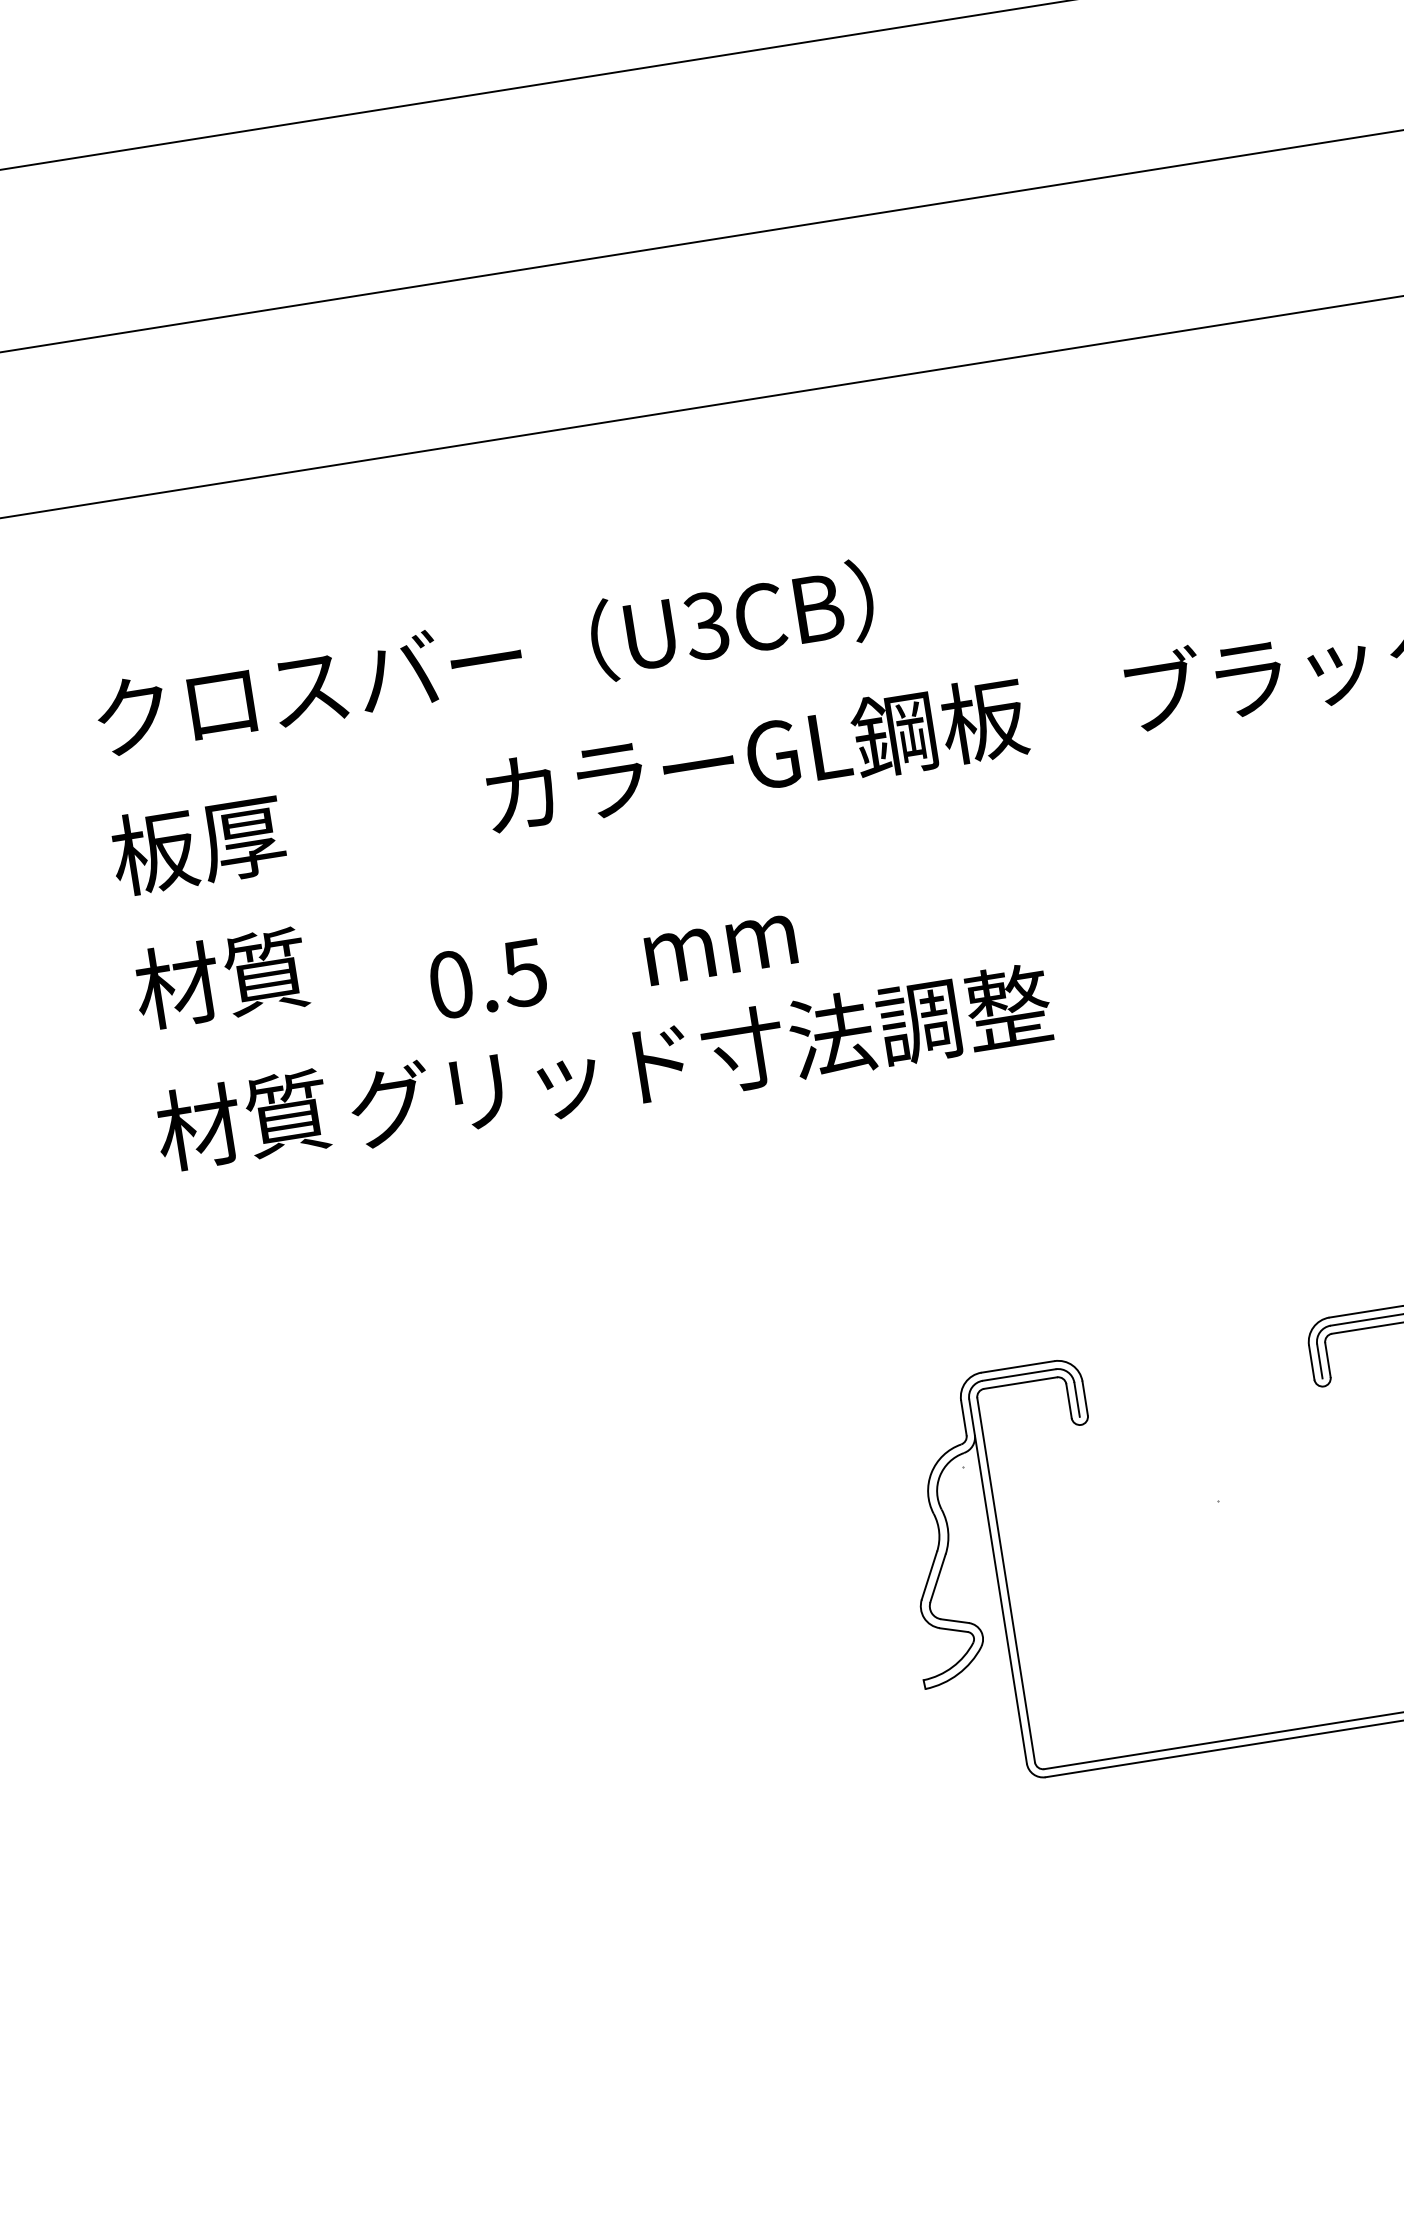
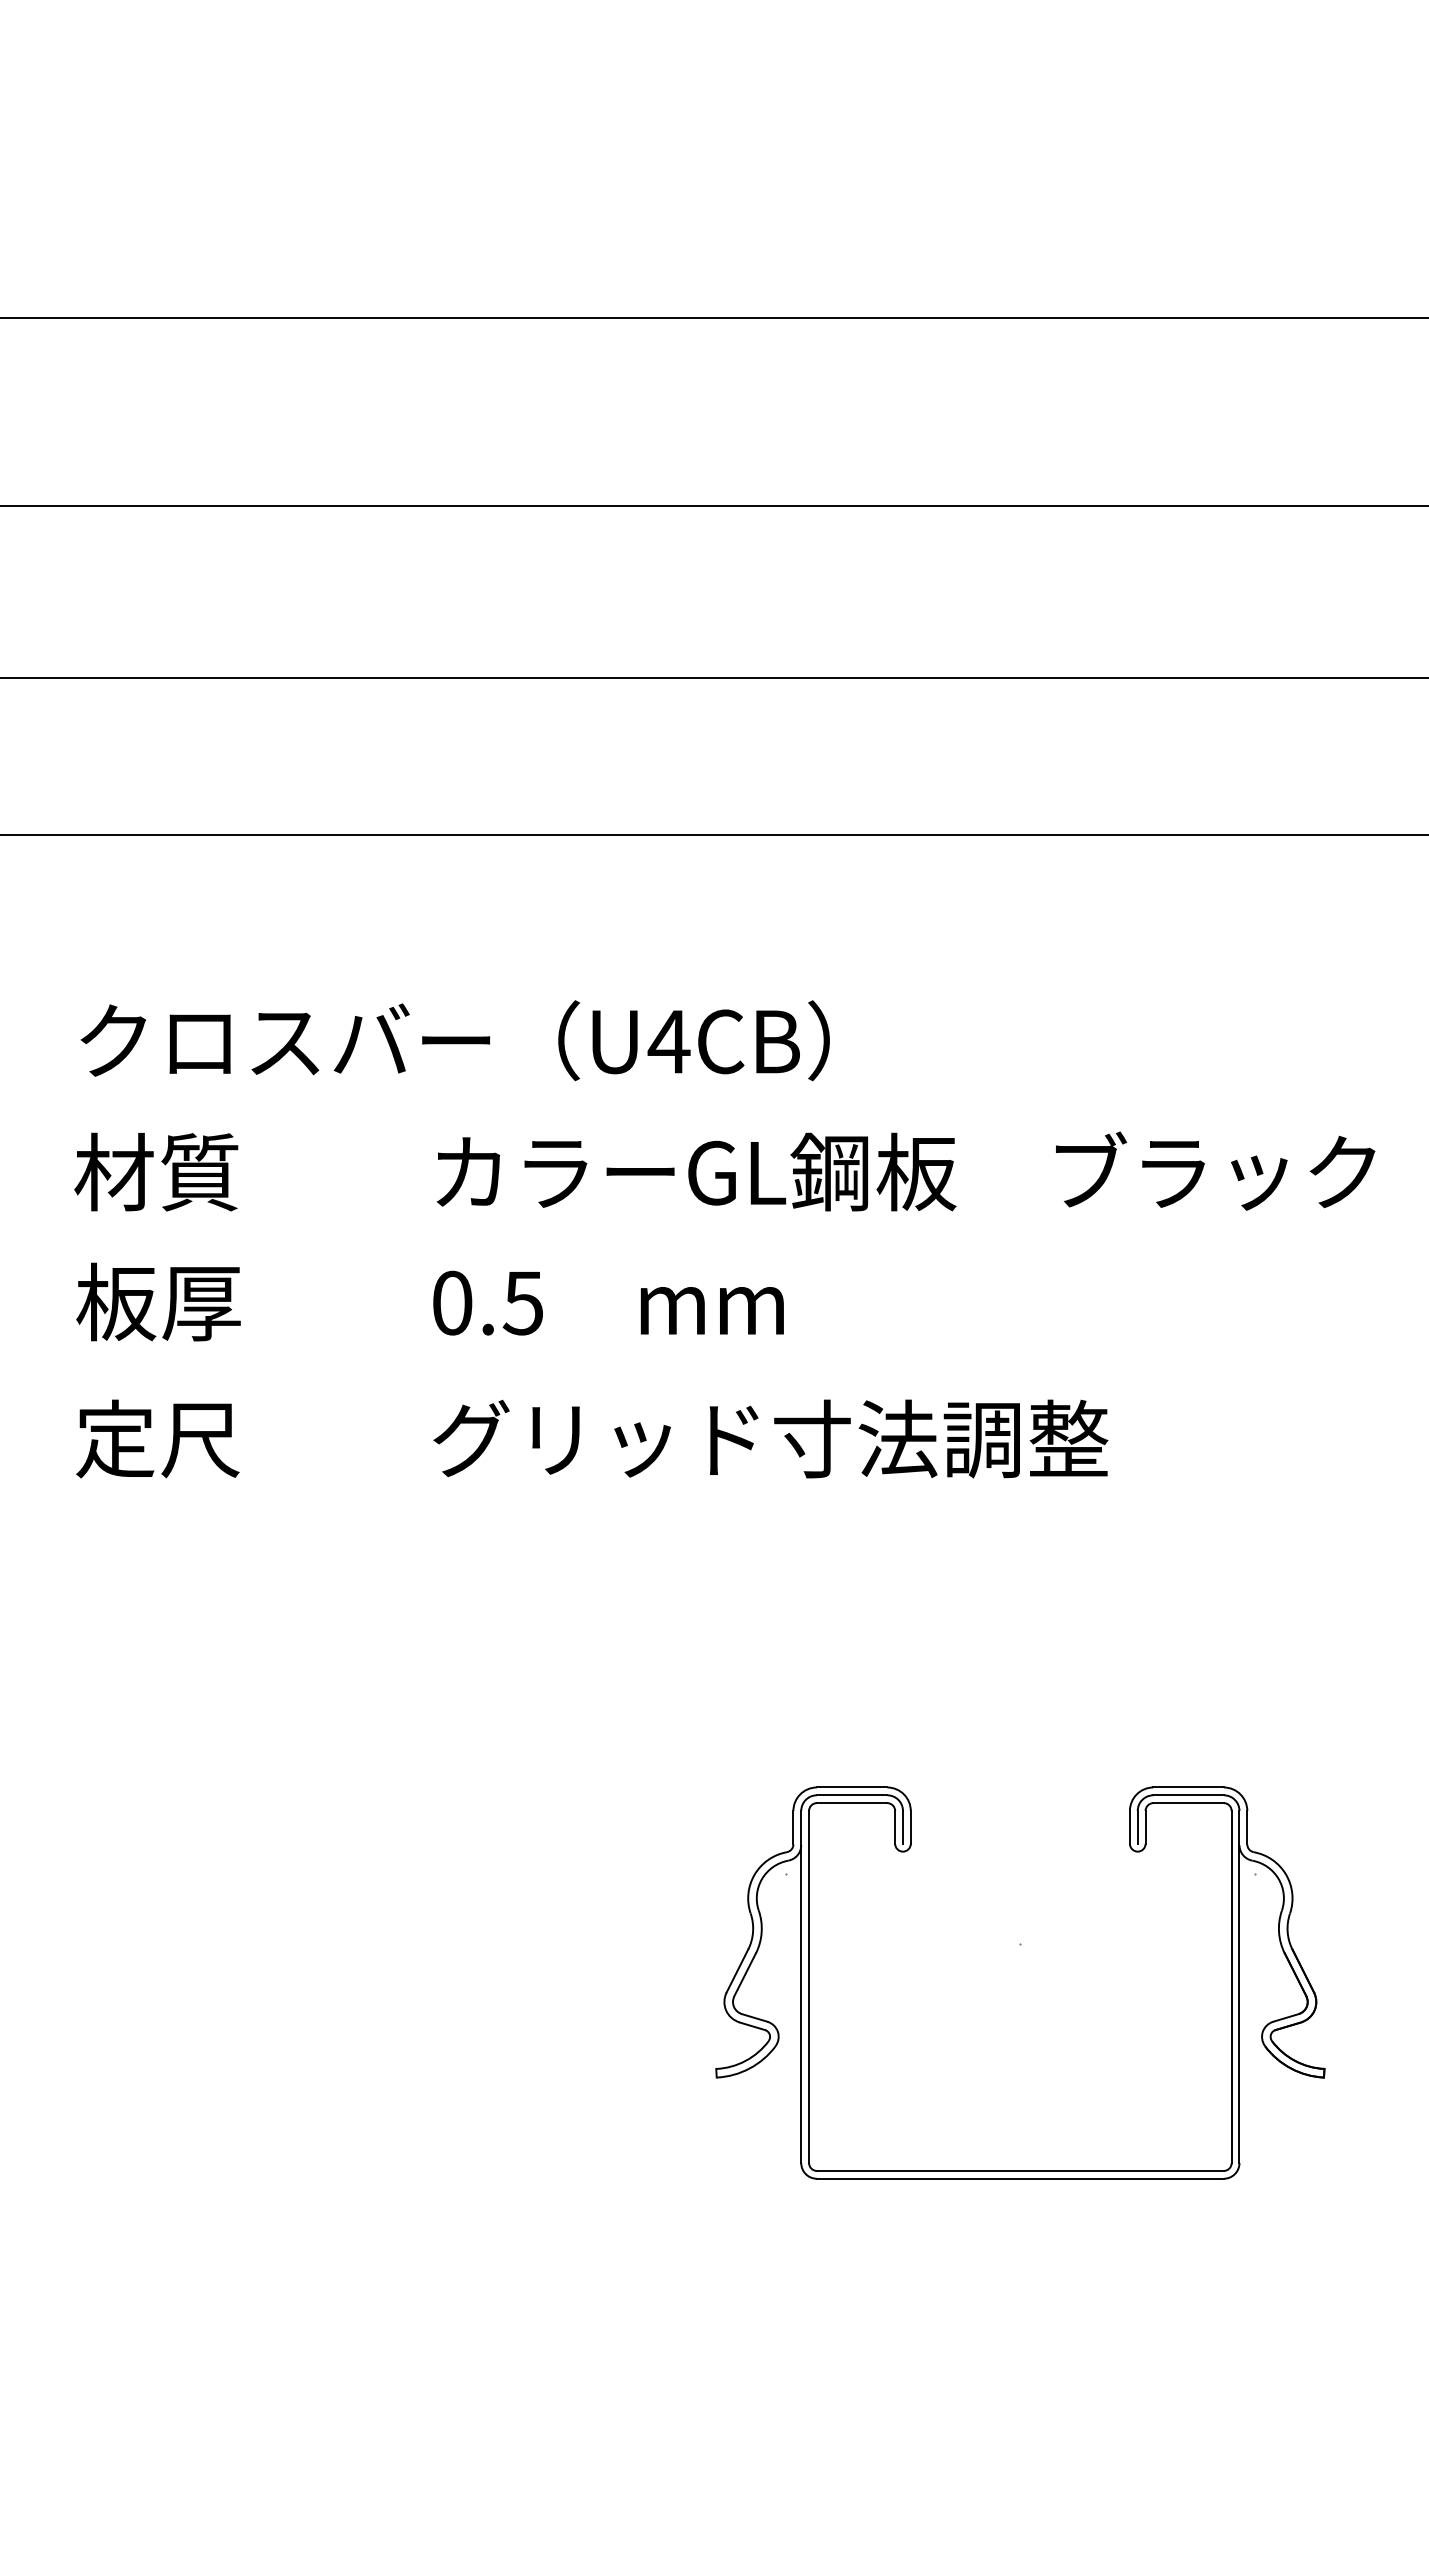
text: (705, 625) -> (668, 1041), U3CB -> U4CB
text: (197, 843) -> (156, 1171), 板厚 -> 材質
text: (612, 958) -> (608, 1302), moved
text: (221, 978) -> (158, 1301), 材質 -> 板厚
text: (699, 1055) -> (770, 1438), moved
text: (242, 1119) -> (157, 1438), 材質 -> 定尺

